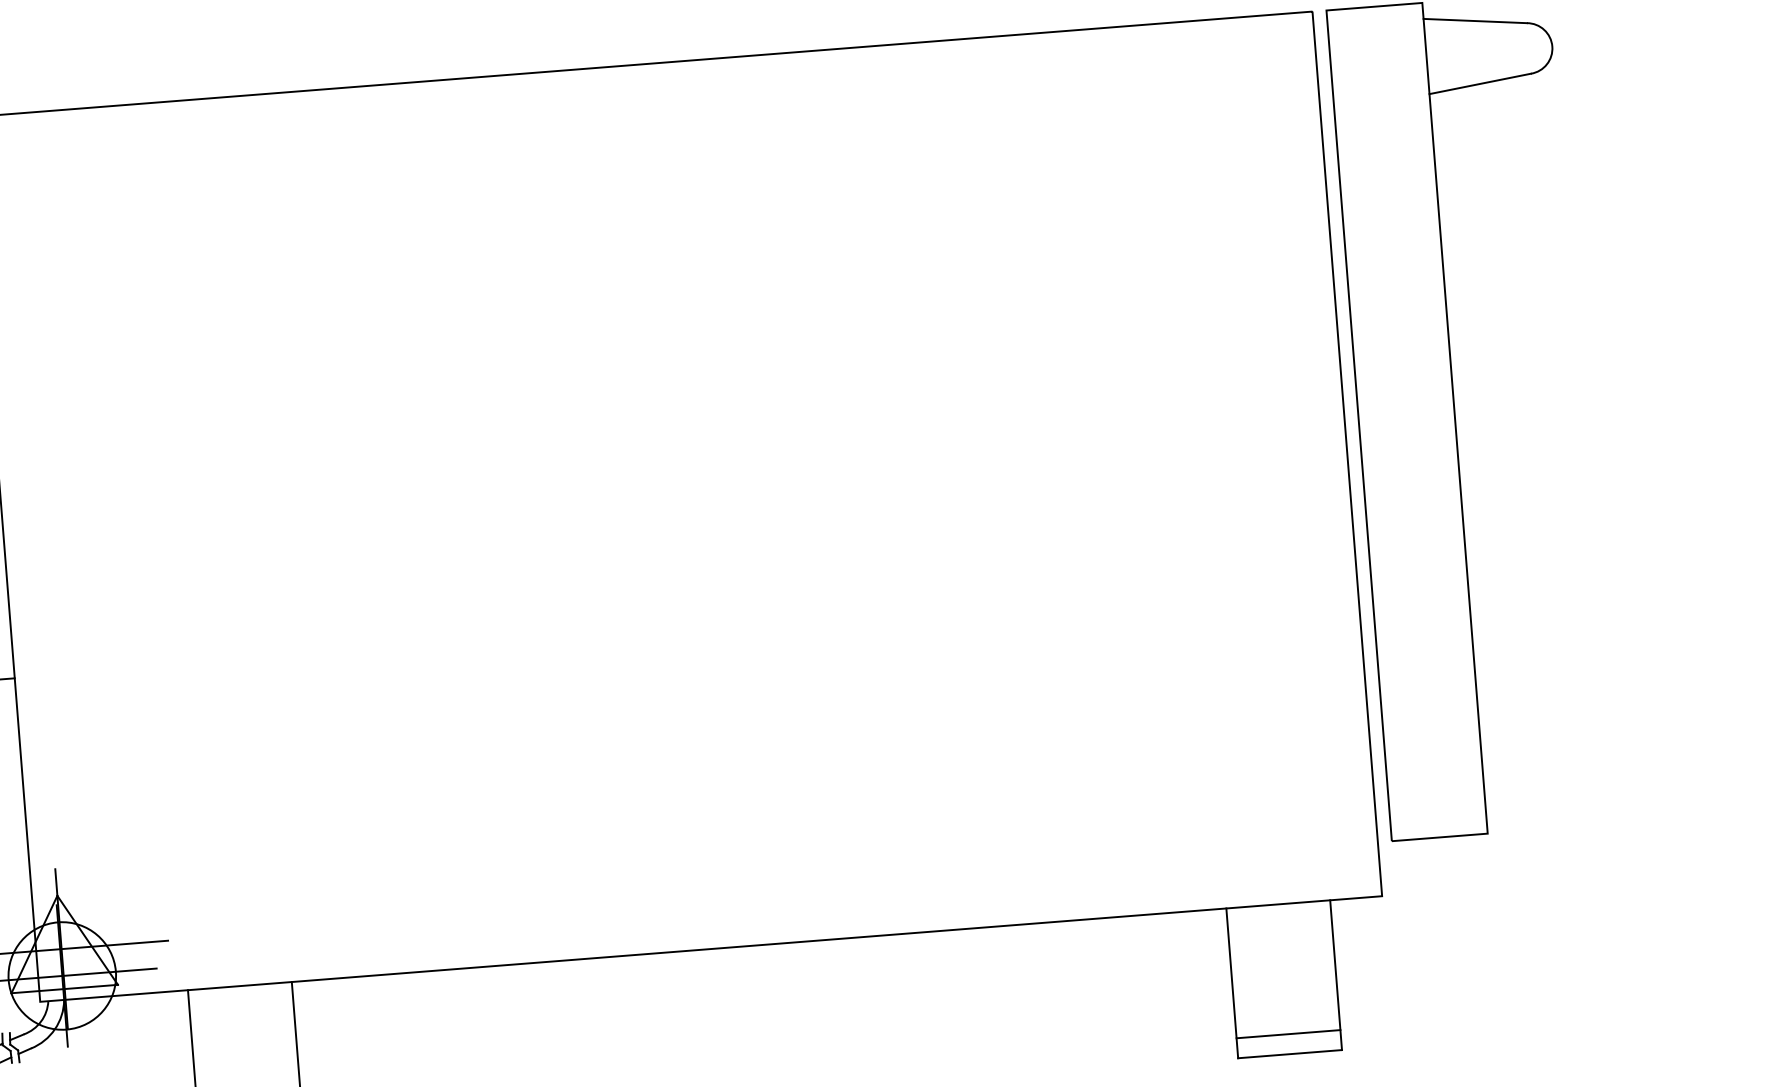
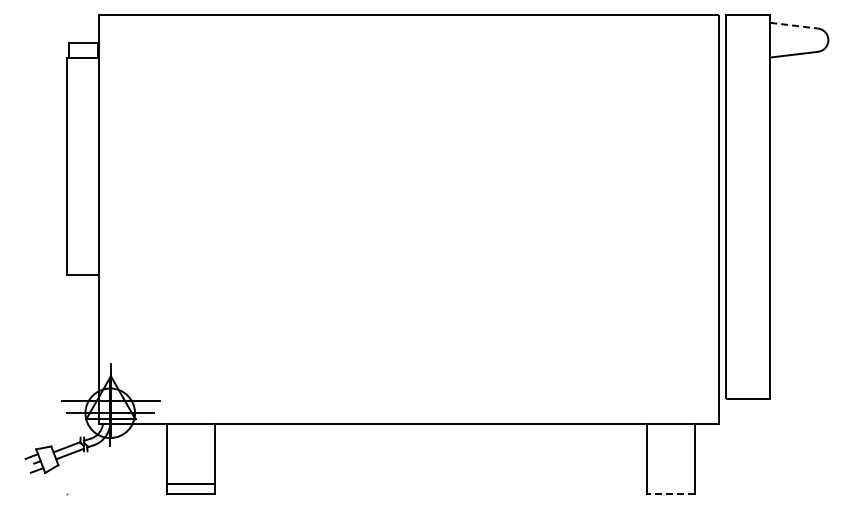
line: (1474, 20) -> (793, 25), solid -> dashed
line: (1288, 1034) -> (671, 484), removed
line: (1290, 1054) -> (671, 493), solid -> dashed

